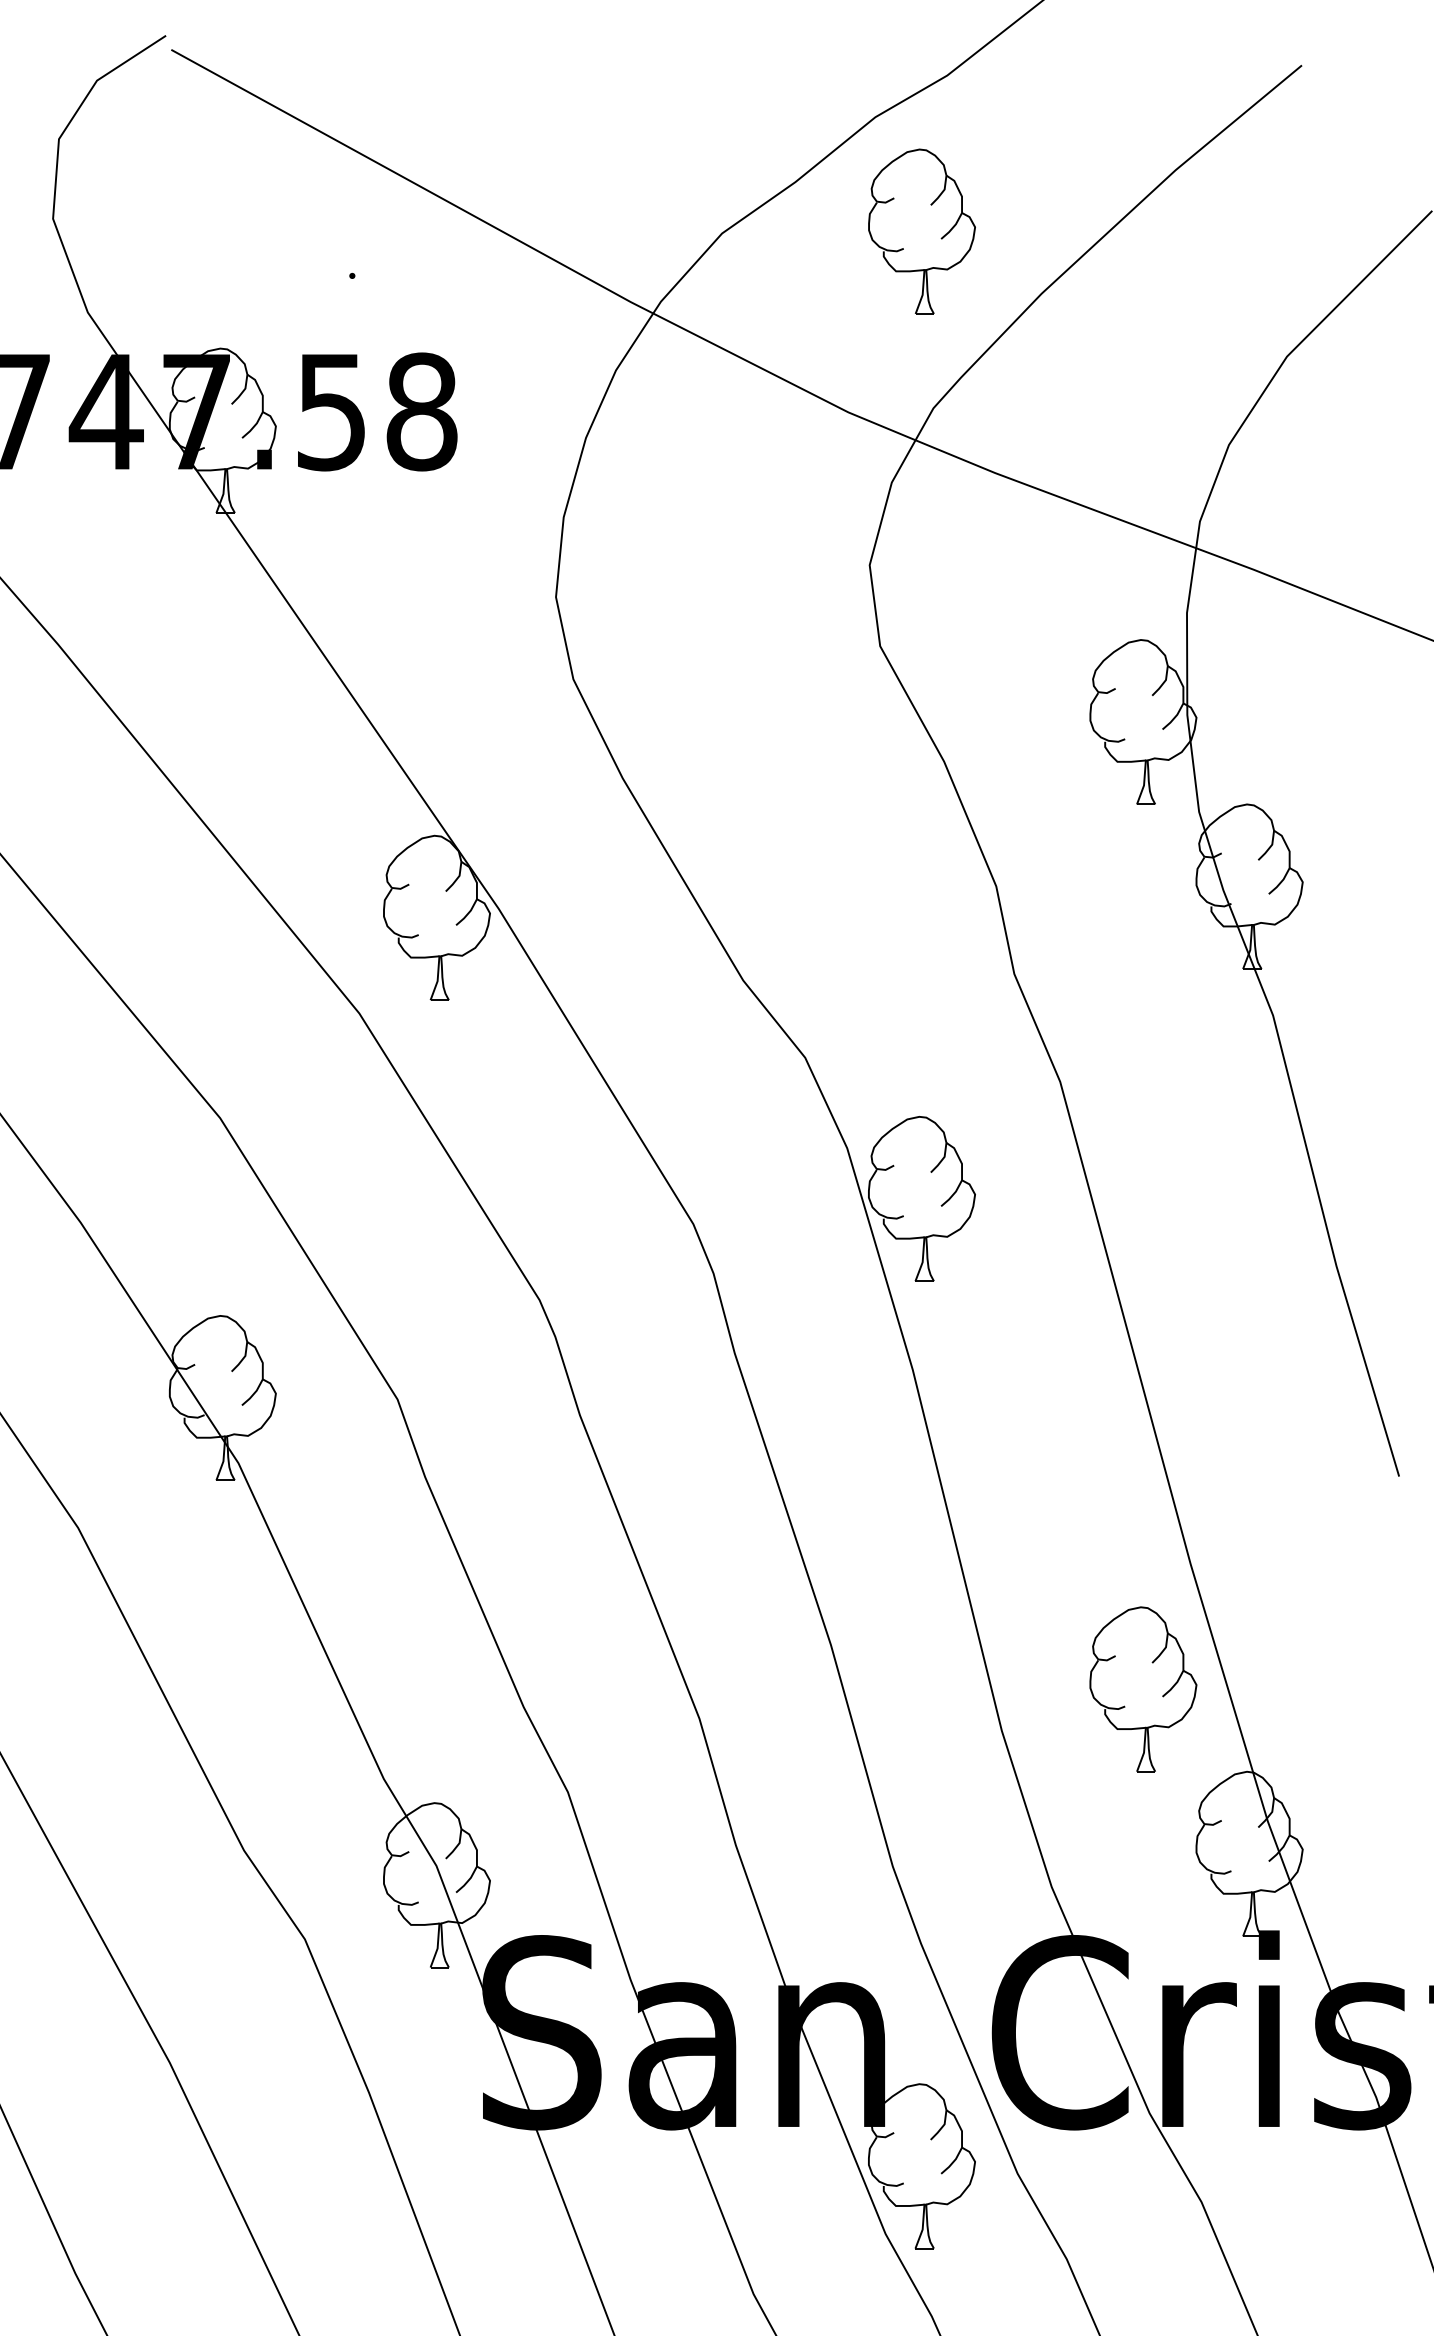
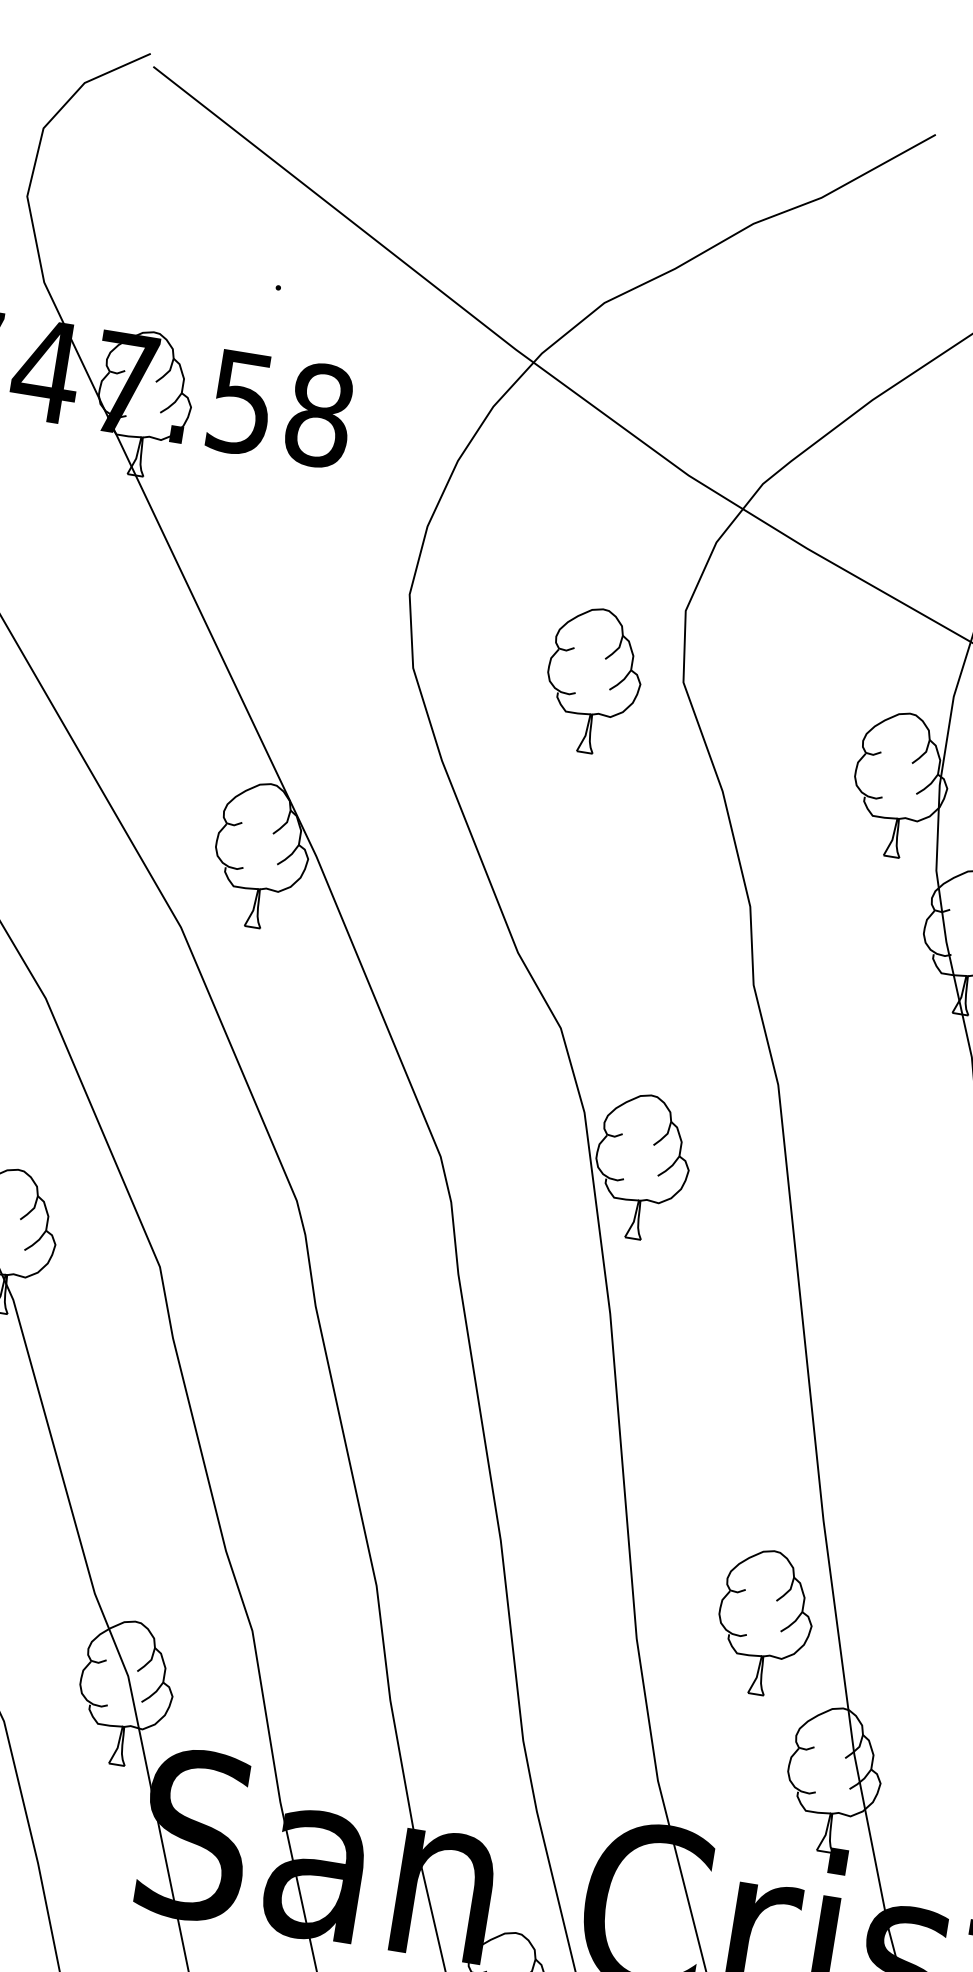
part: (921, 231) -> (593, 680), moved

